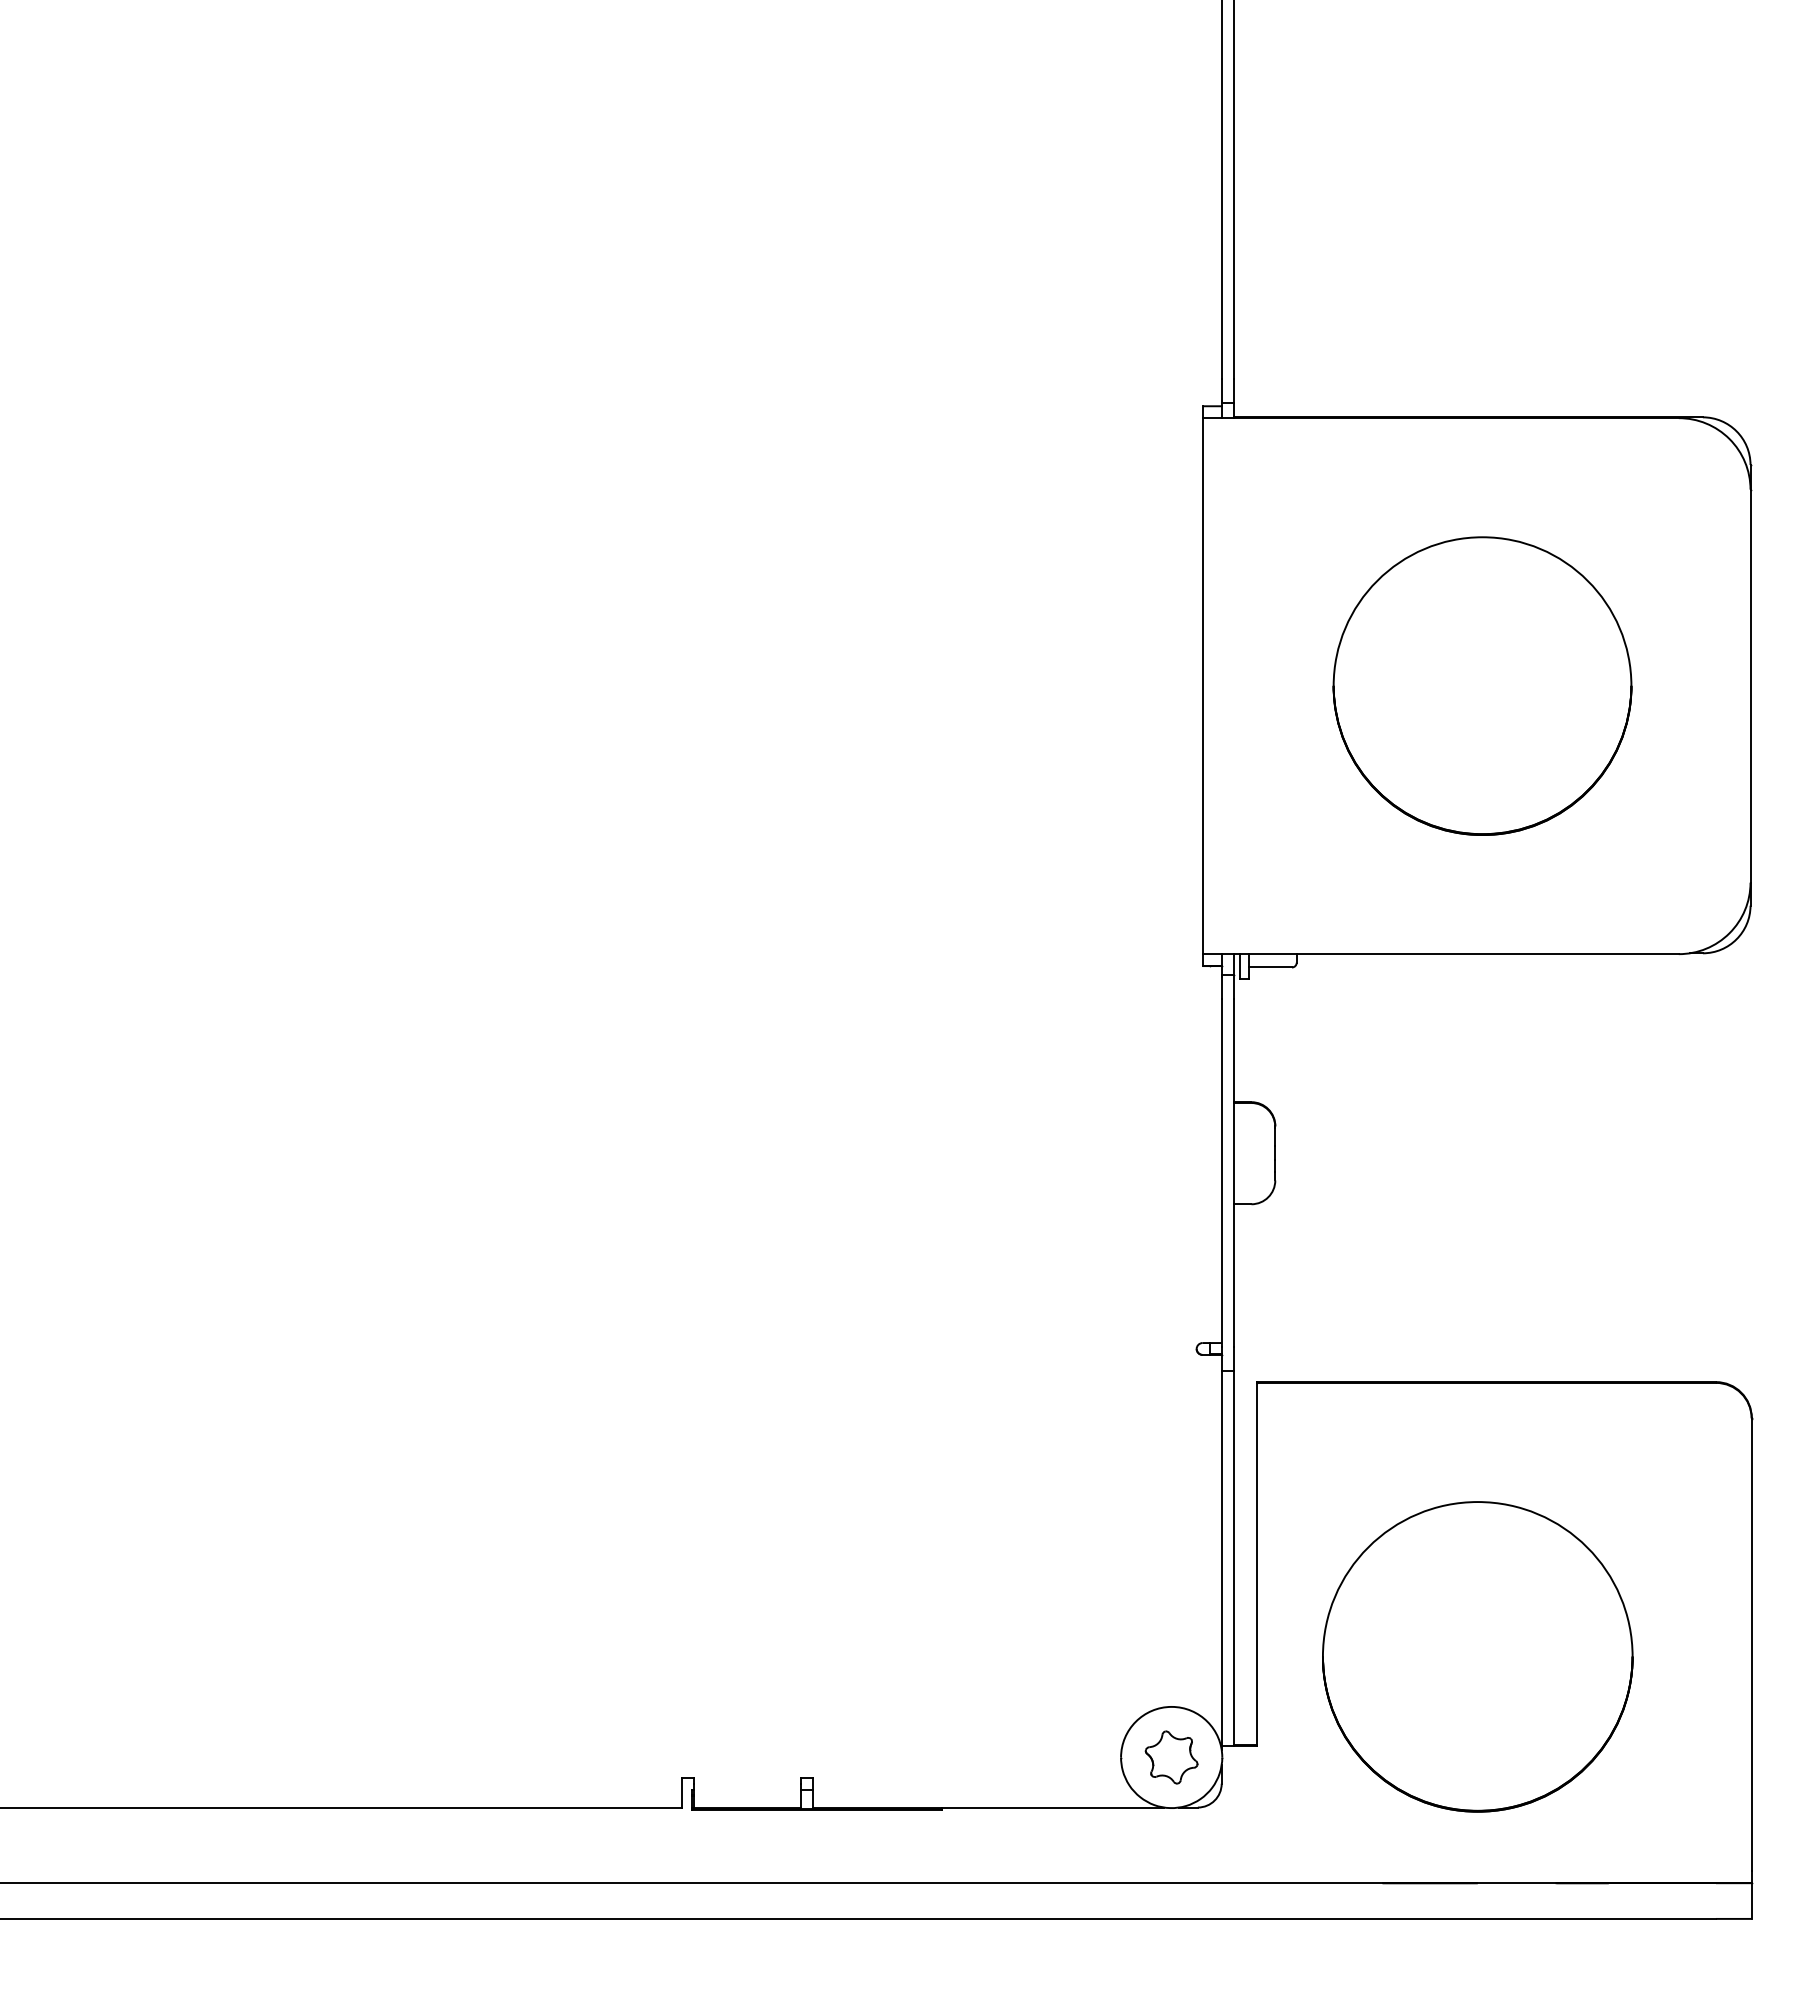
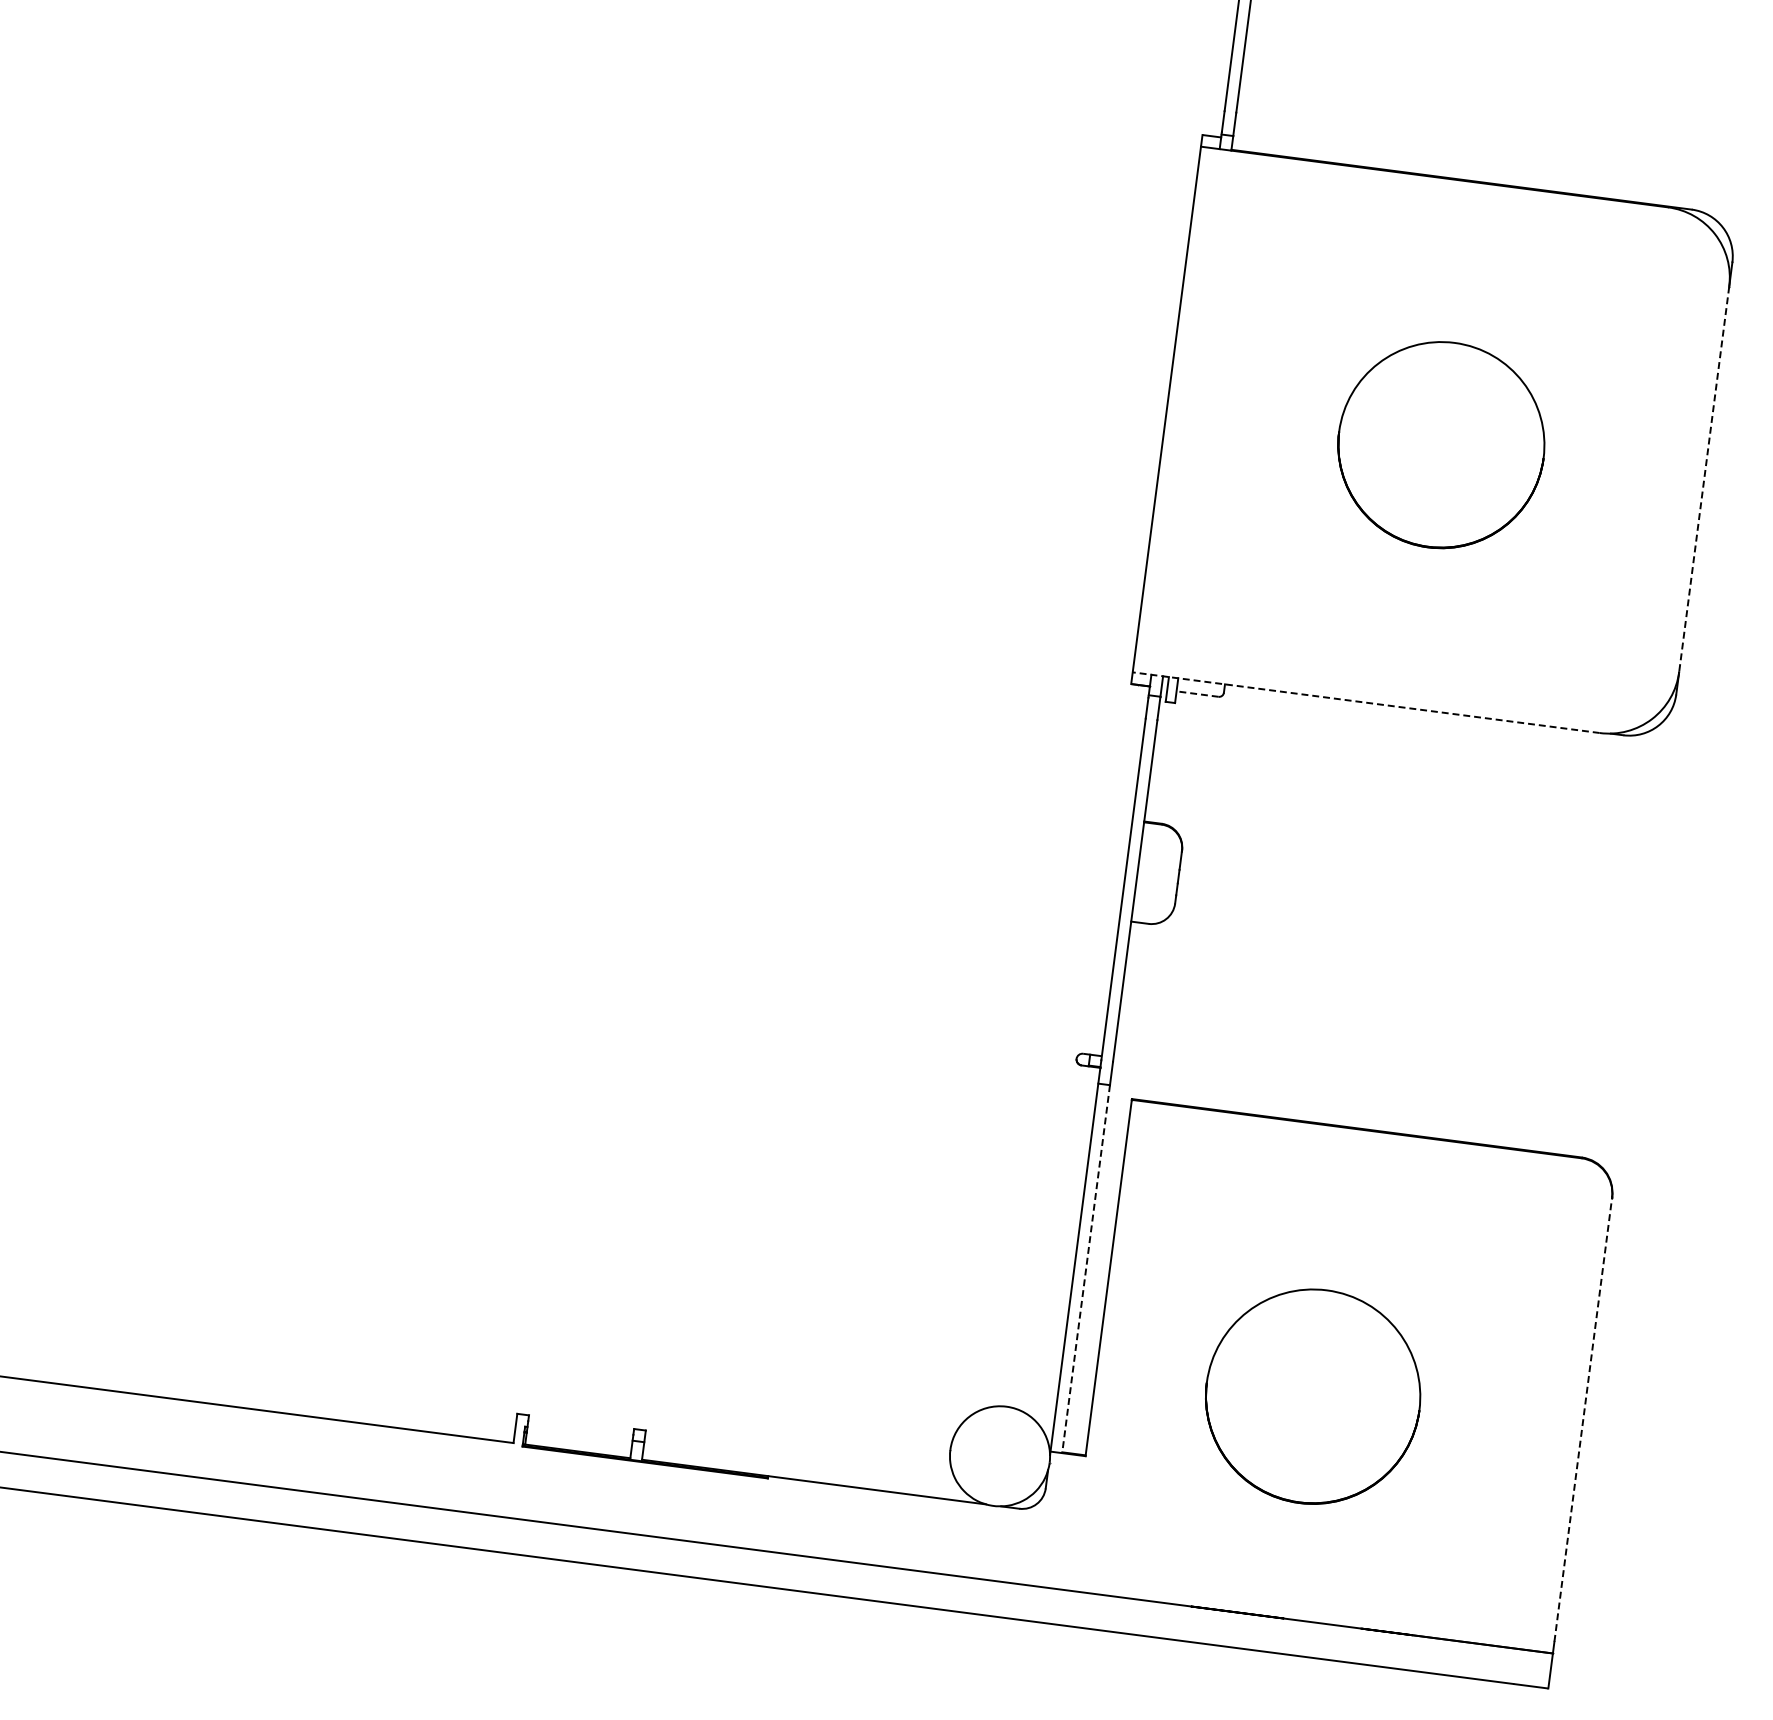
part: (1482, 685) -> (1441, 444), size x0.7
line: (1750, 686) -> (1704, 479), solid -> dashed
line: (1440, 954) -> (1365, 703), solid -> dashed
line: (1270, 967) -> (1197, 694), solid -> dashed
line: (1233, 1558) -> (1086, 1269), solid -> dashed
line: (1751, 1644) -> (1583, 1419), solid -> dashed
circle: (1477, 1656) -> (1312, 1396), size x0.7
part: (1171, 1757) -> (999, 1456), removed

